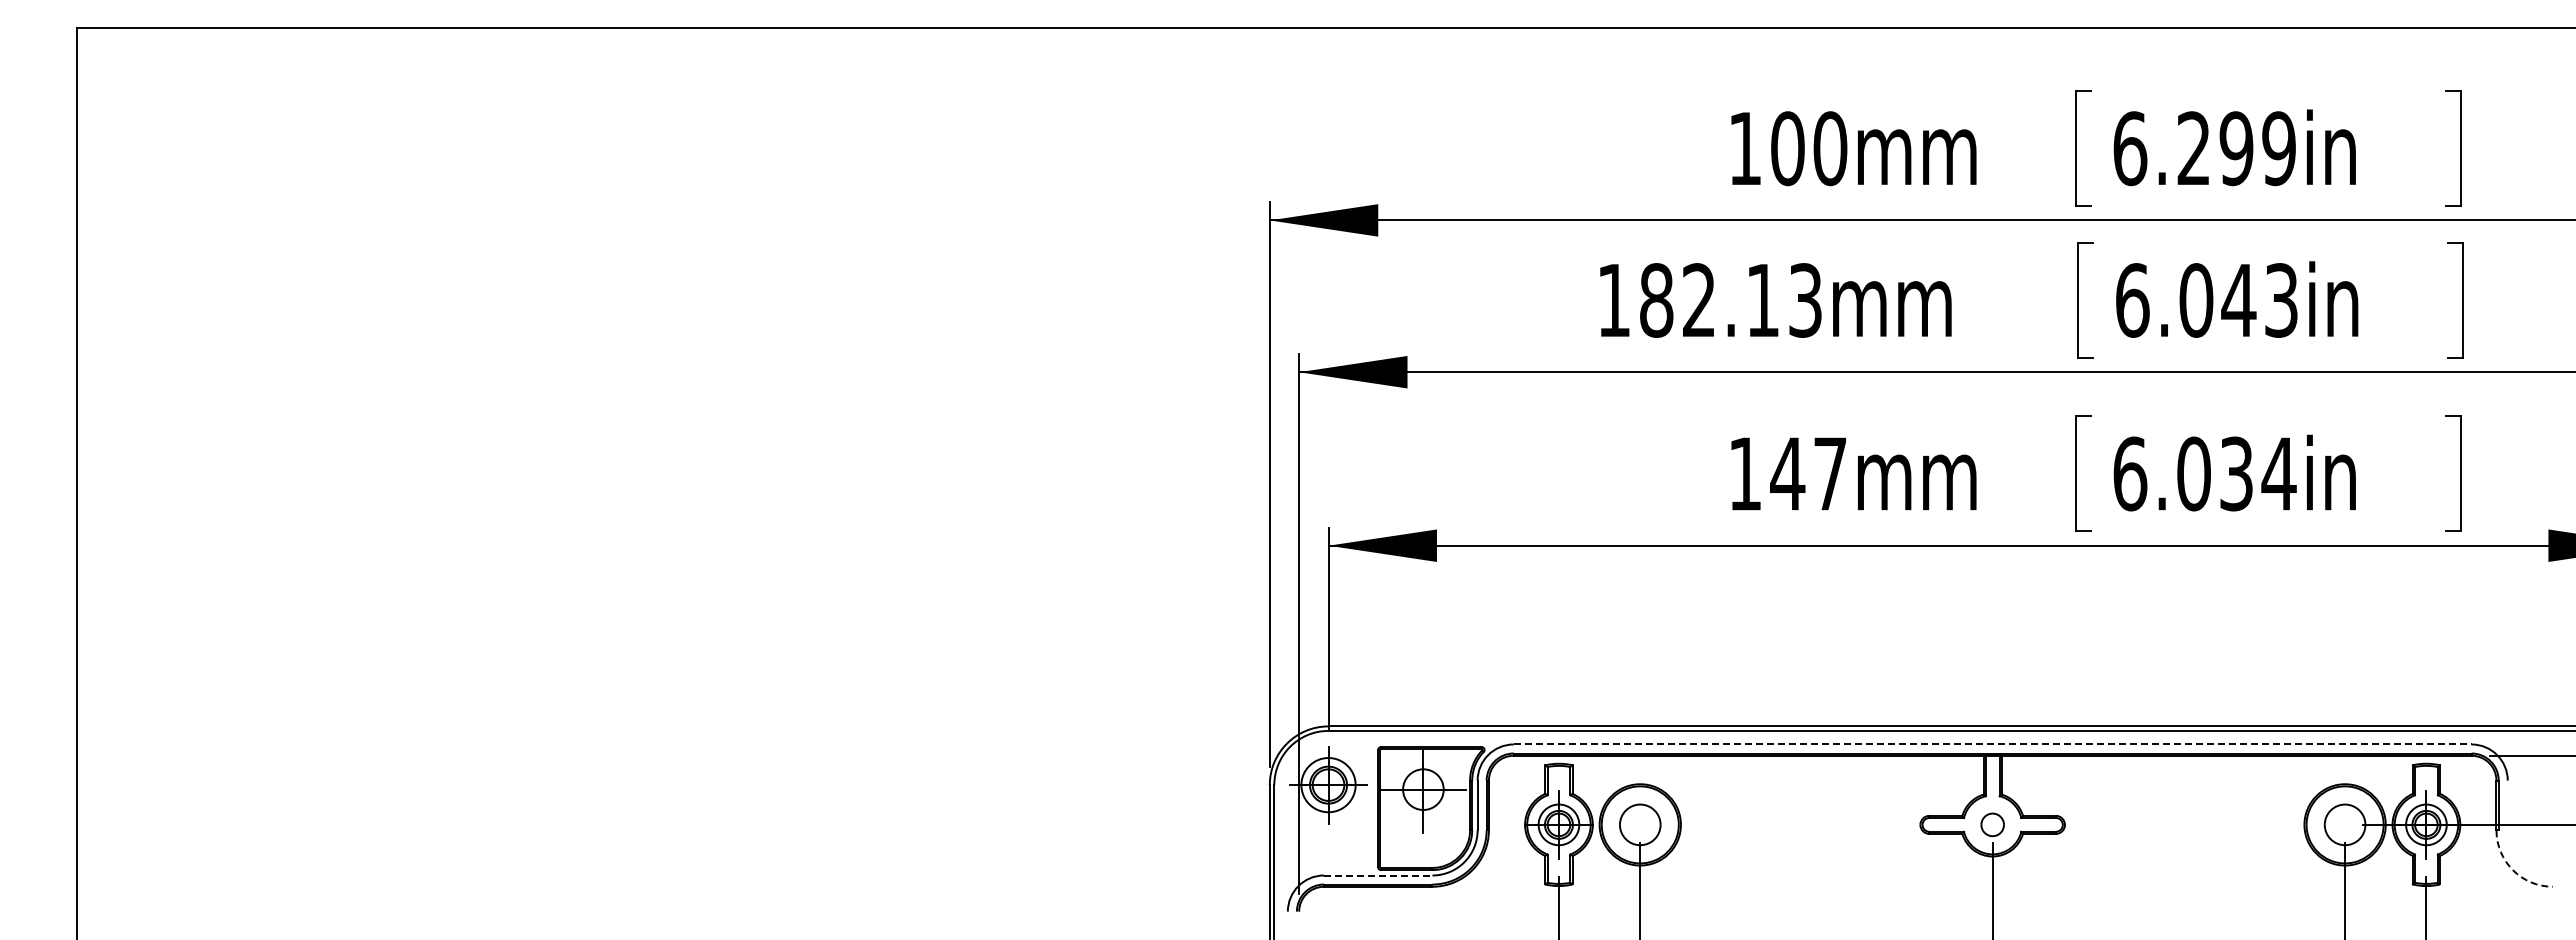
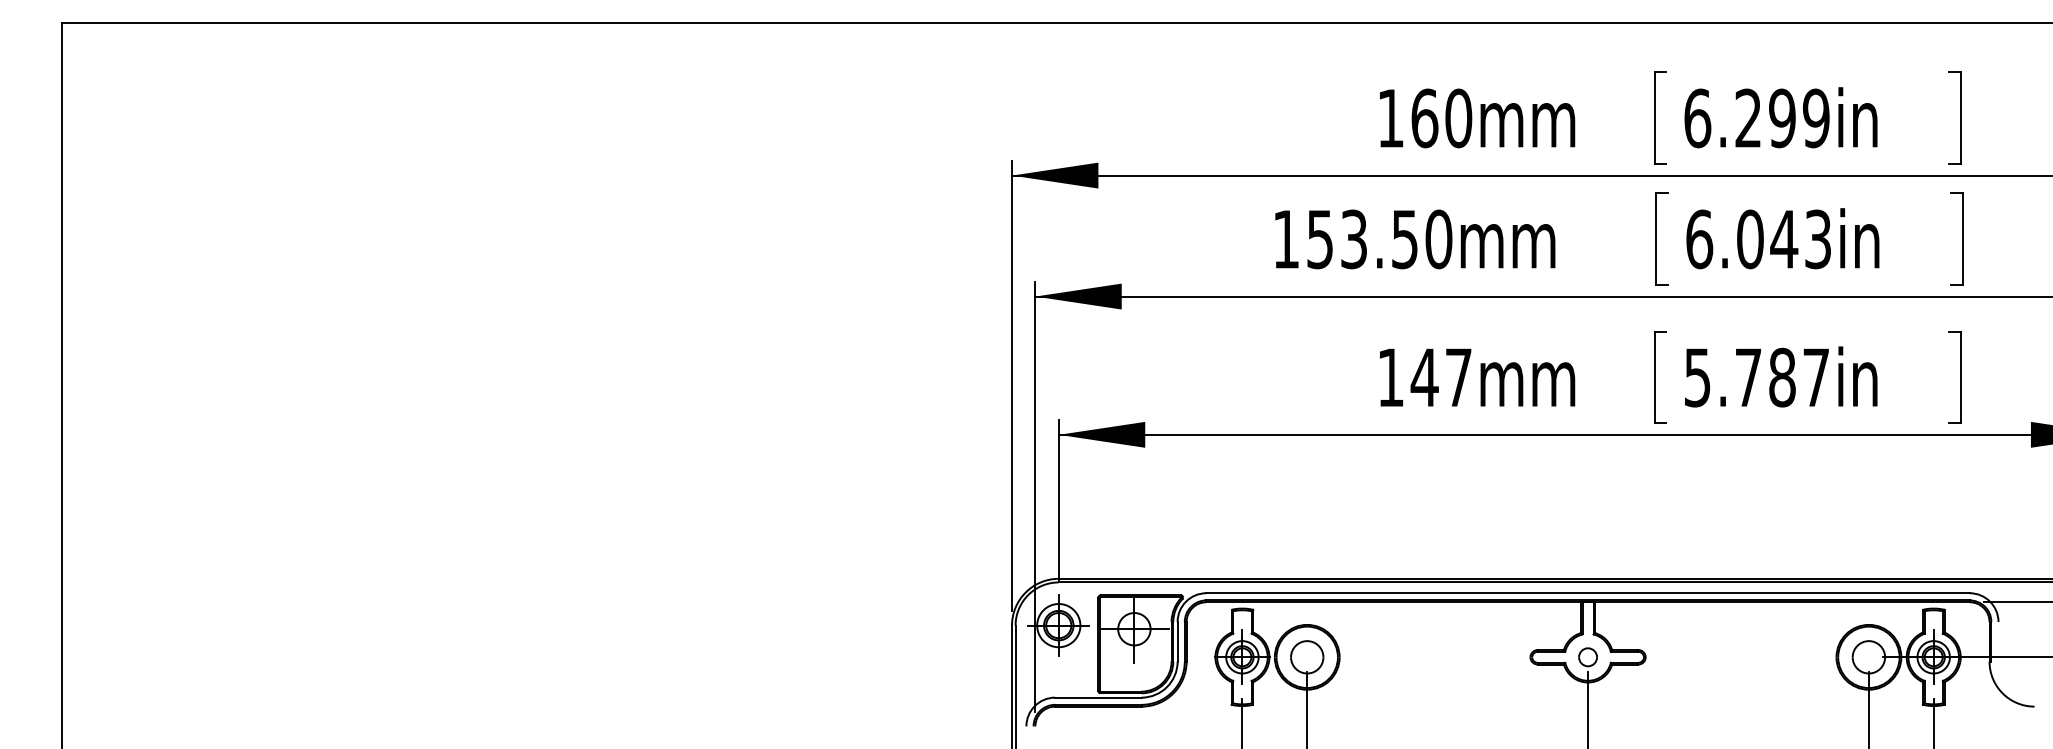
text: (1787, 148) -> (1424, 118), 100mm -> 160mm
text: (1731, 300) -> (1379, 239), 182.13mm -> 153.50mm
text: (2204, 473) -> (1756, 377), 6.034in -> 5.787in
line: (1992, 744) -> (1587, 593), dashed -> solid
arc: (2513, 870) -> (2003, 693), dashed -> solid
line: (1378, 875) -> (1098, 697), dashed -> solid

